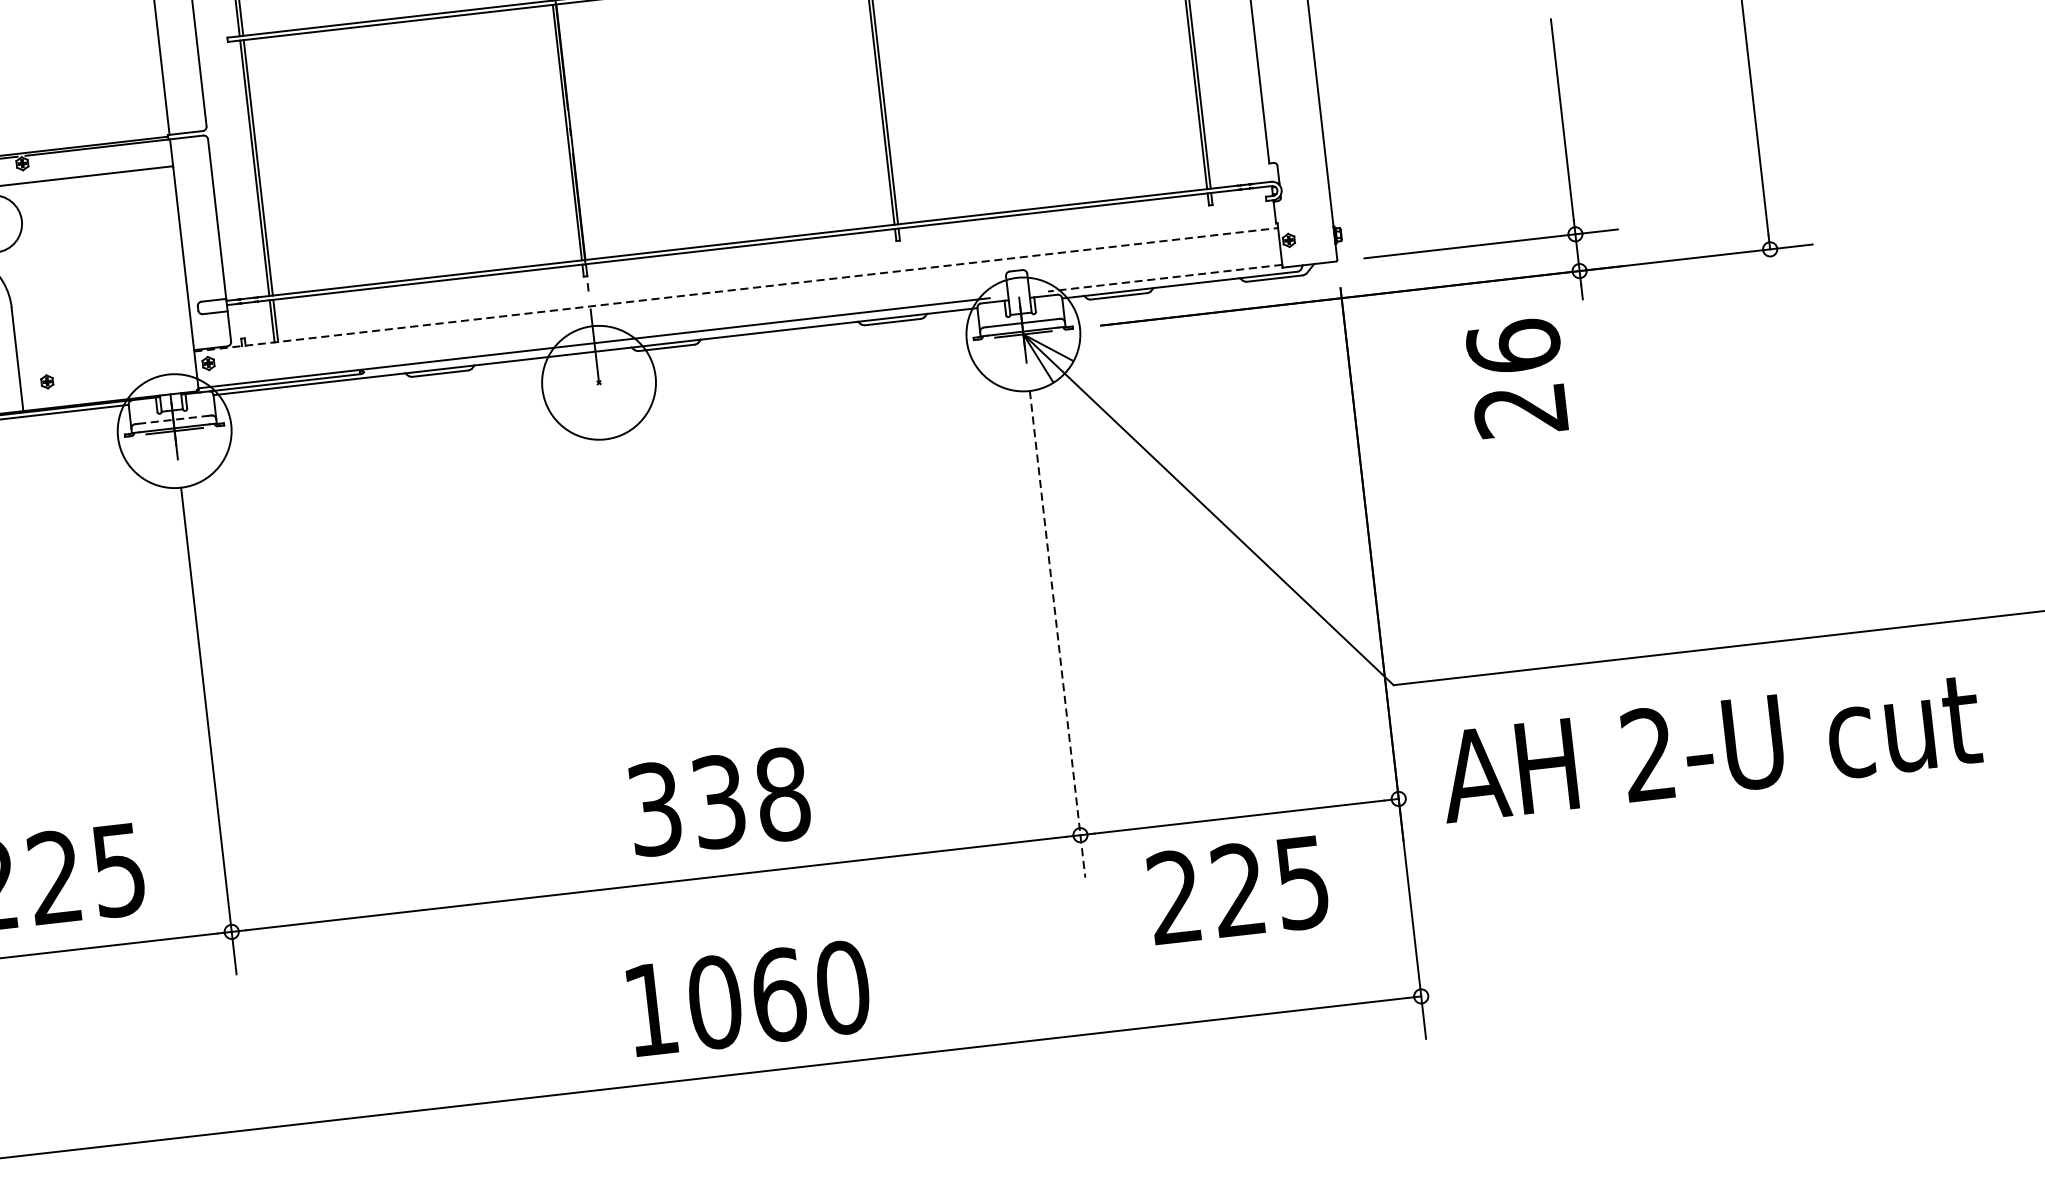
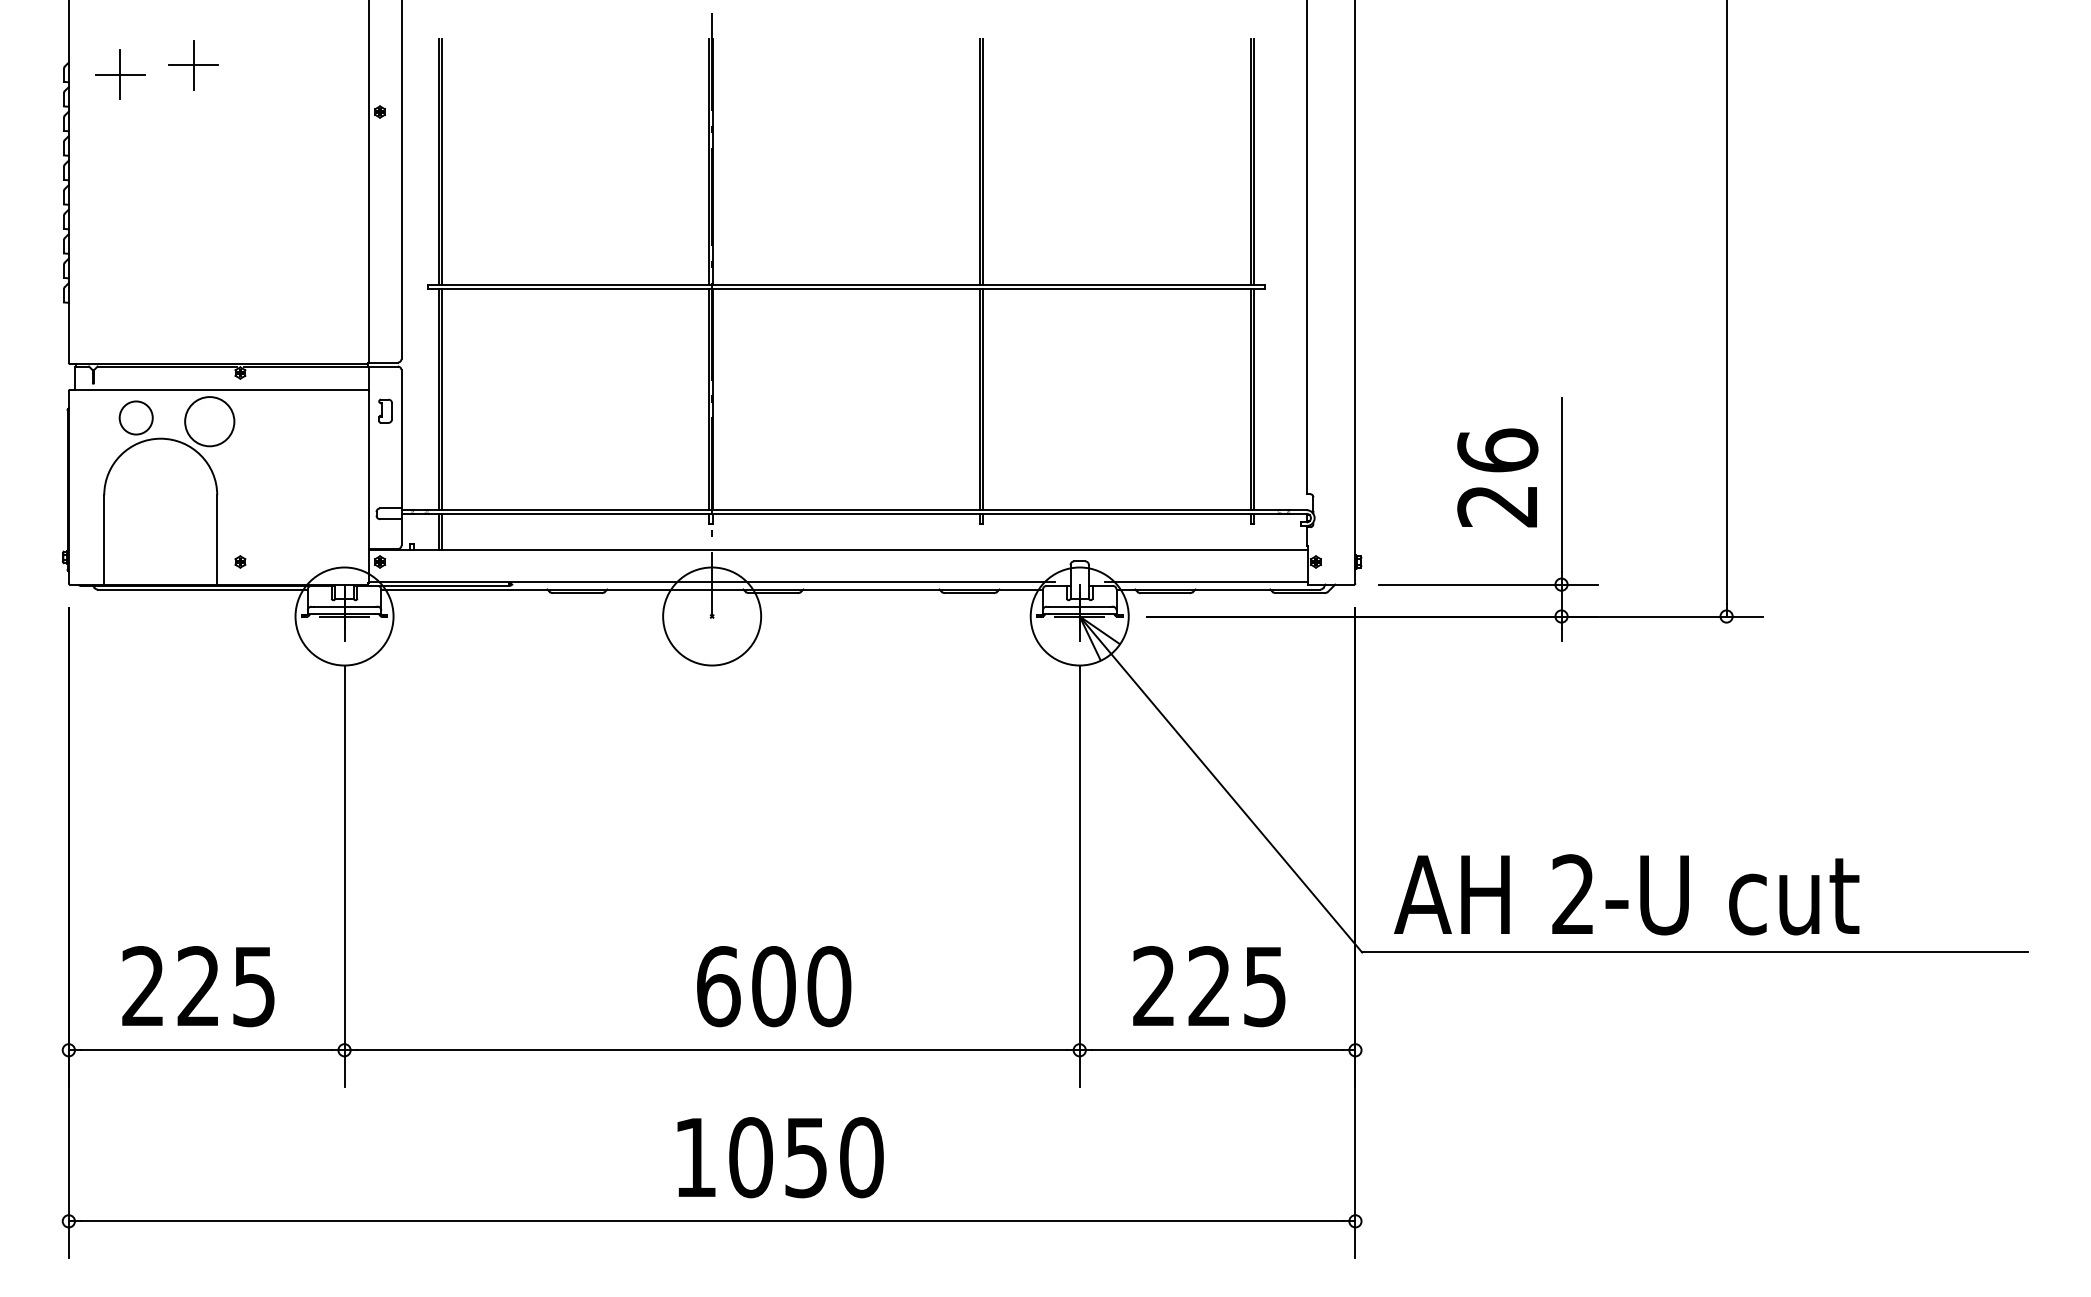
part: (194, 187) -> (385, 410), added
line: (1164, 278) -> (1205, 582), dashed -> solid
line: (736, 289) -> (838, 550), dashed -> solid
text: (1516, 377) -> (1497, 477), moved
line: (173, 419) -> (344, 606), dashed -> solid
line: (1057, 634) -> (1079, 876), dashed -> solid
text: (1709, 747) -> (1626, 894), moved
text: (719, 801) -> (774, 986), 338 -> 600
text: (1238, 889) -> (1209, 986), moved
text: (779, 994) -> (806, 1157), 1060 -> 1050

